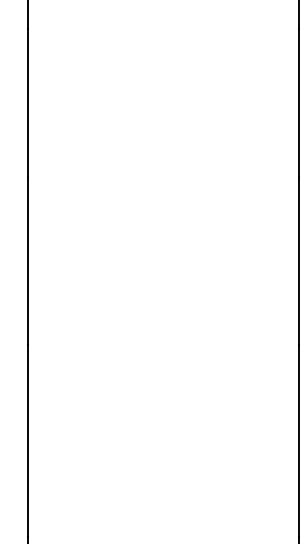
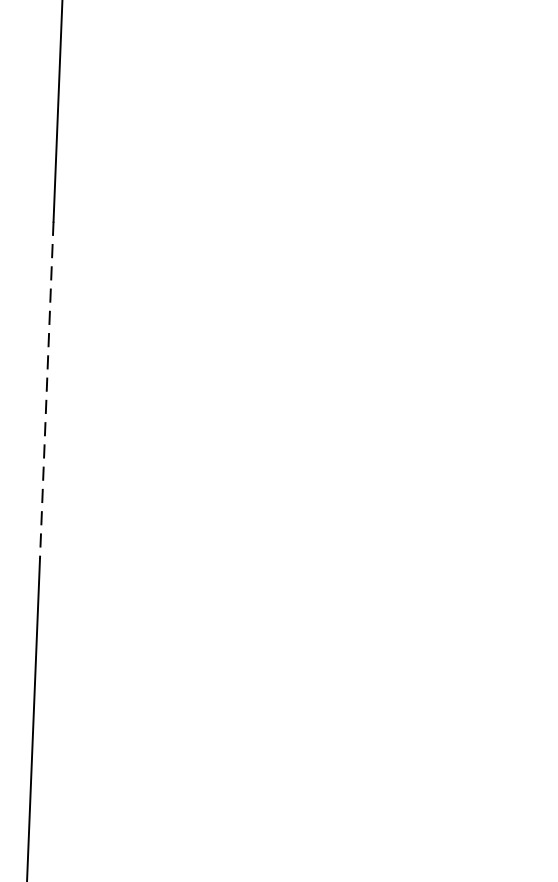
line: (28, 262) -> (46, 392), solid -> dashed

